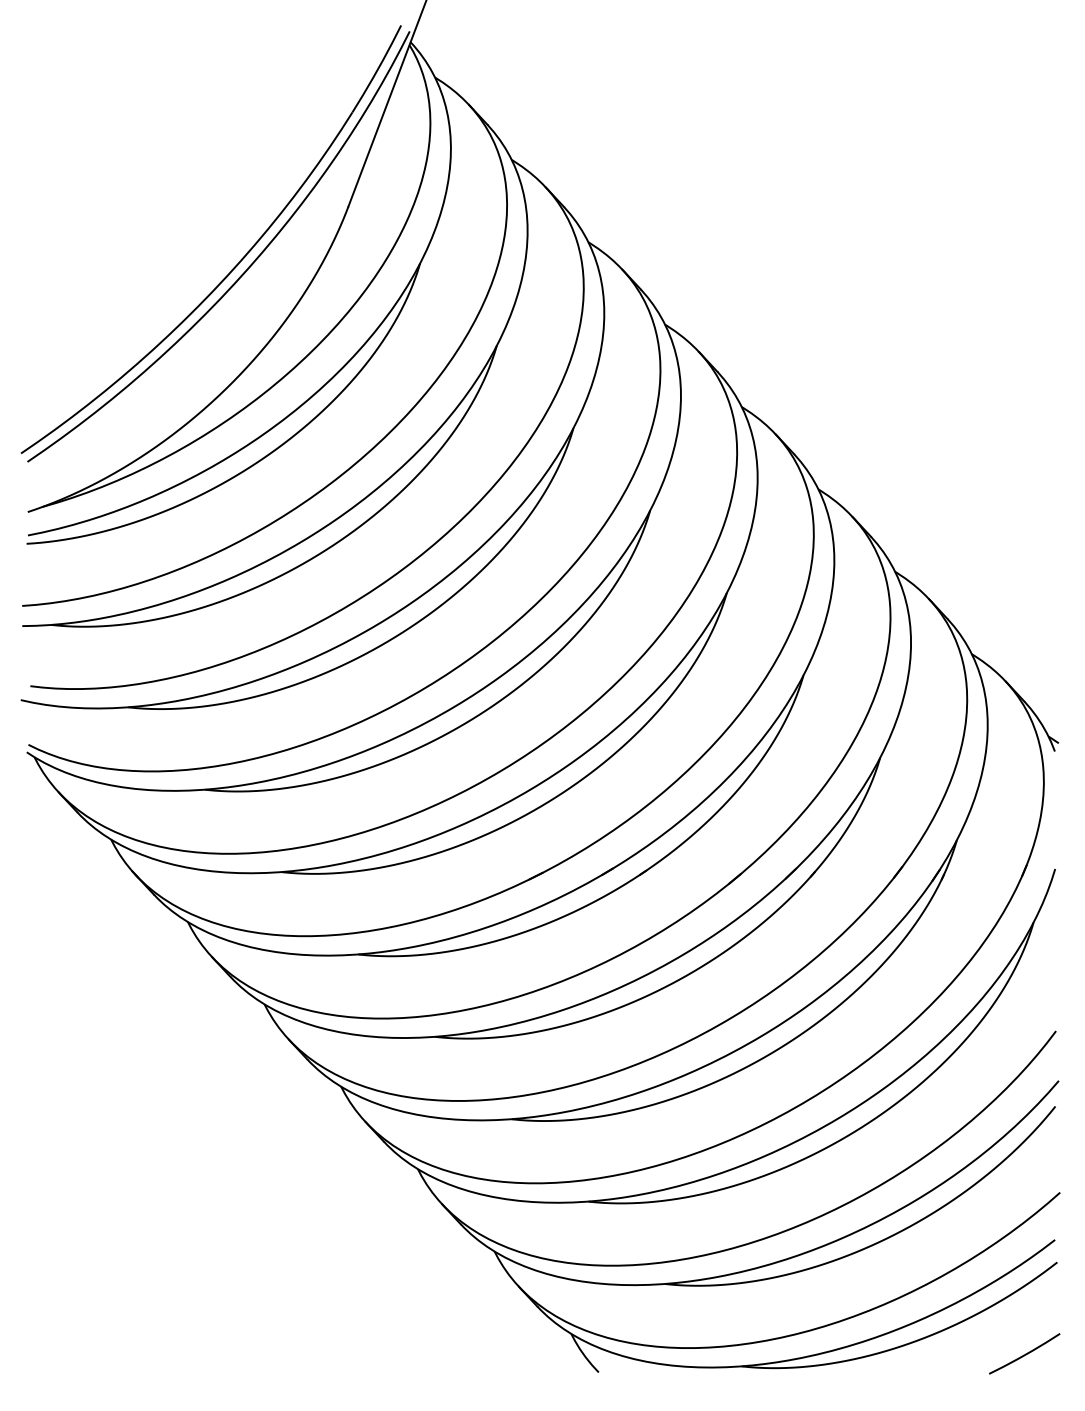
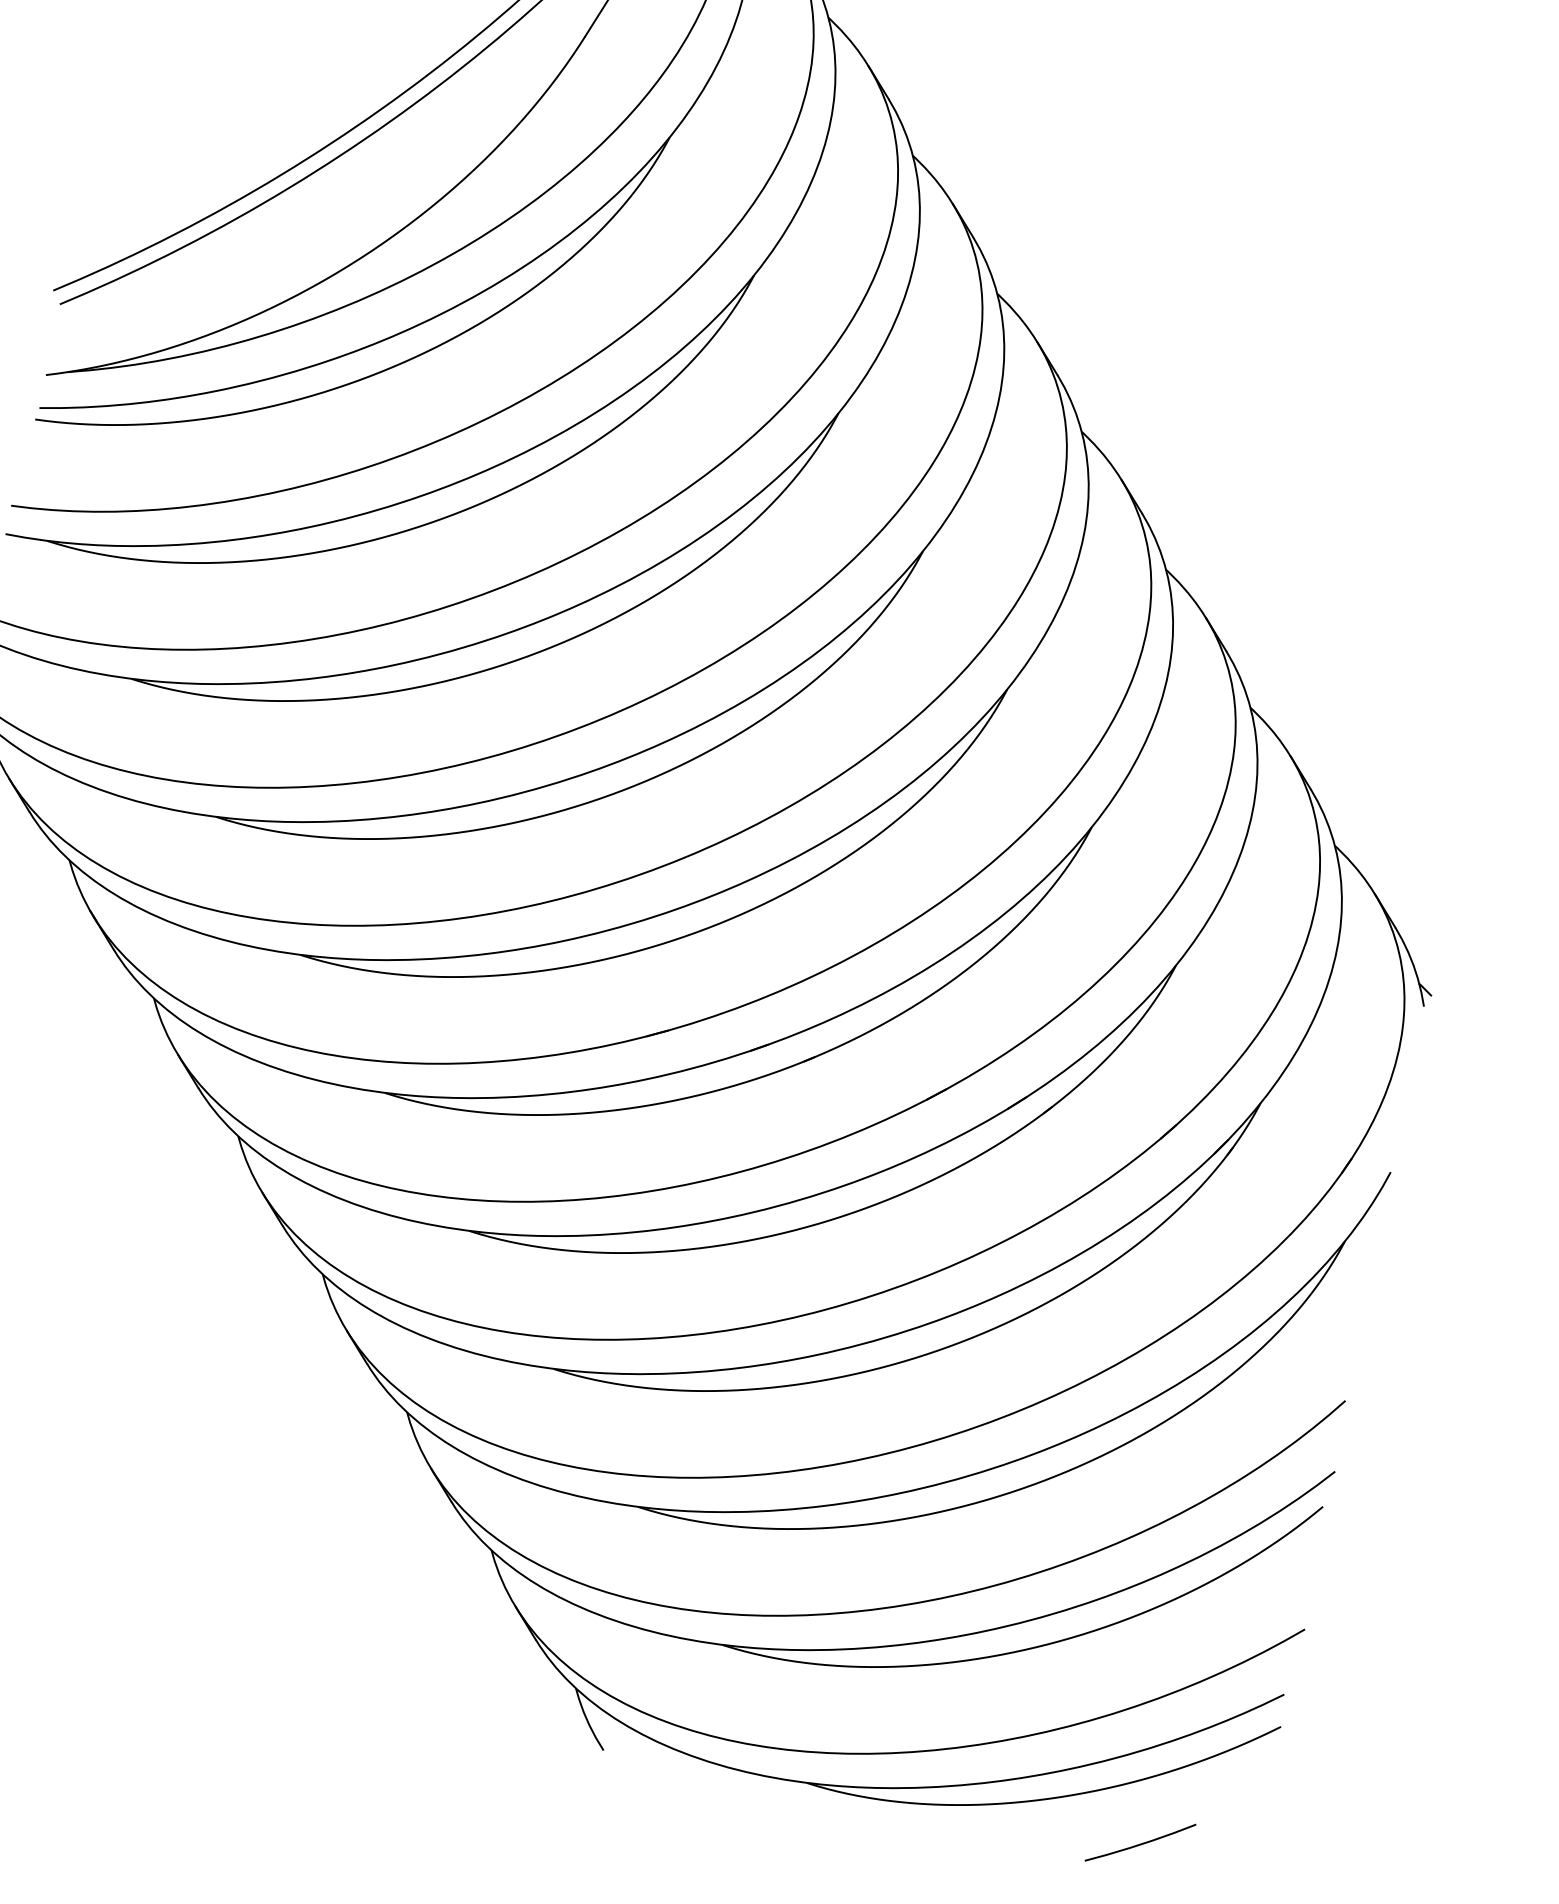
curve: (1025, 1353) -> (1141, 1842), moved

